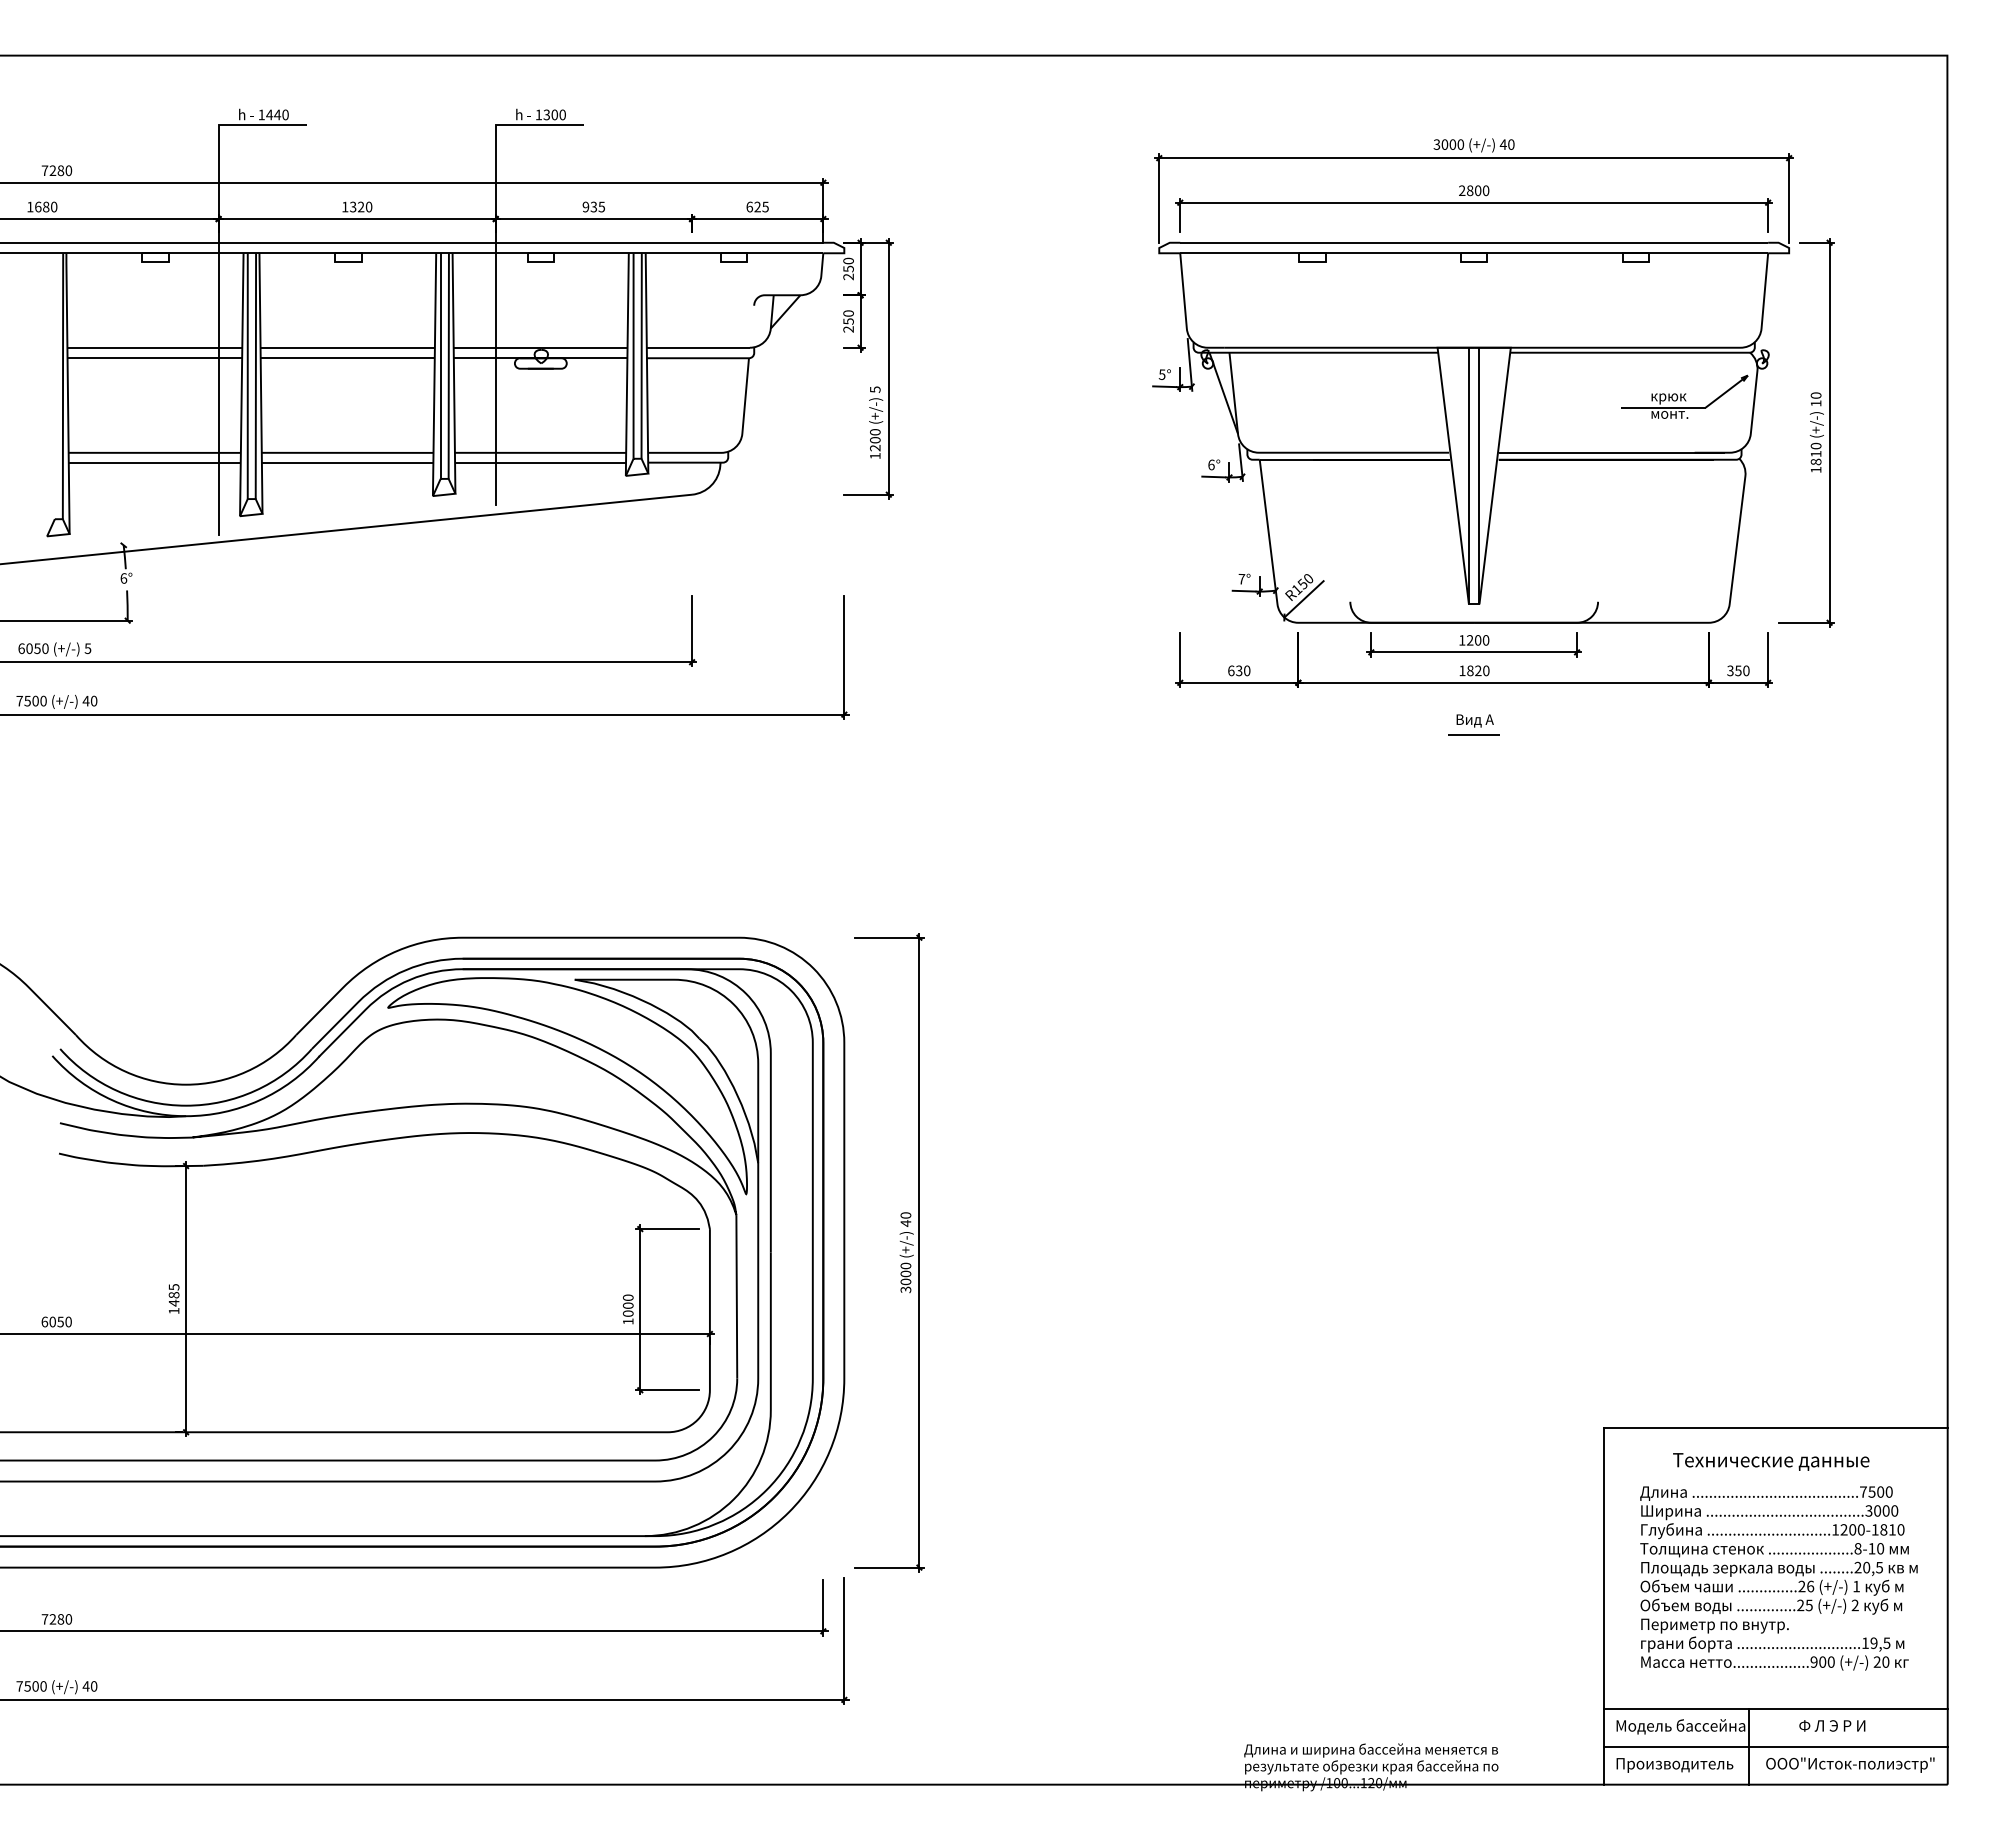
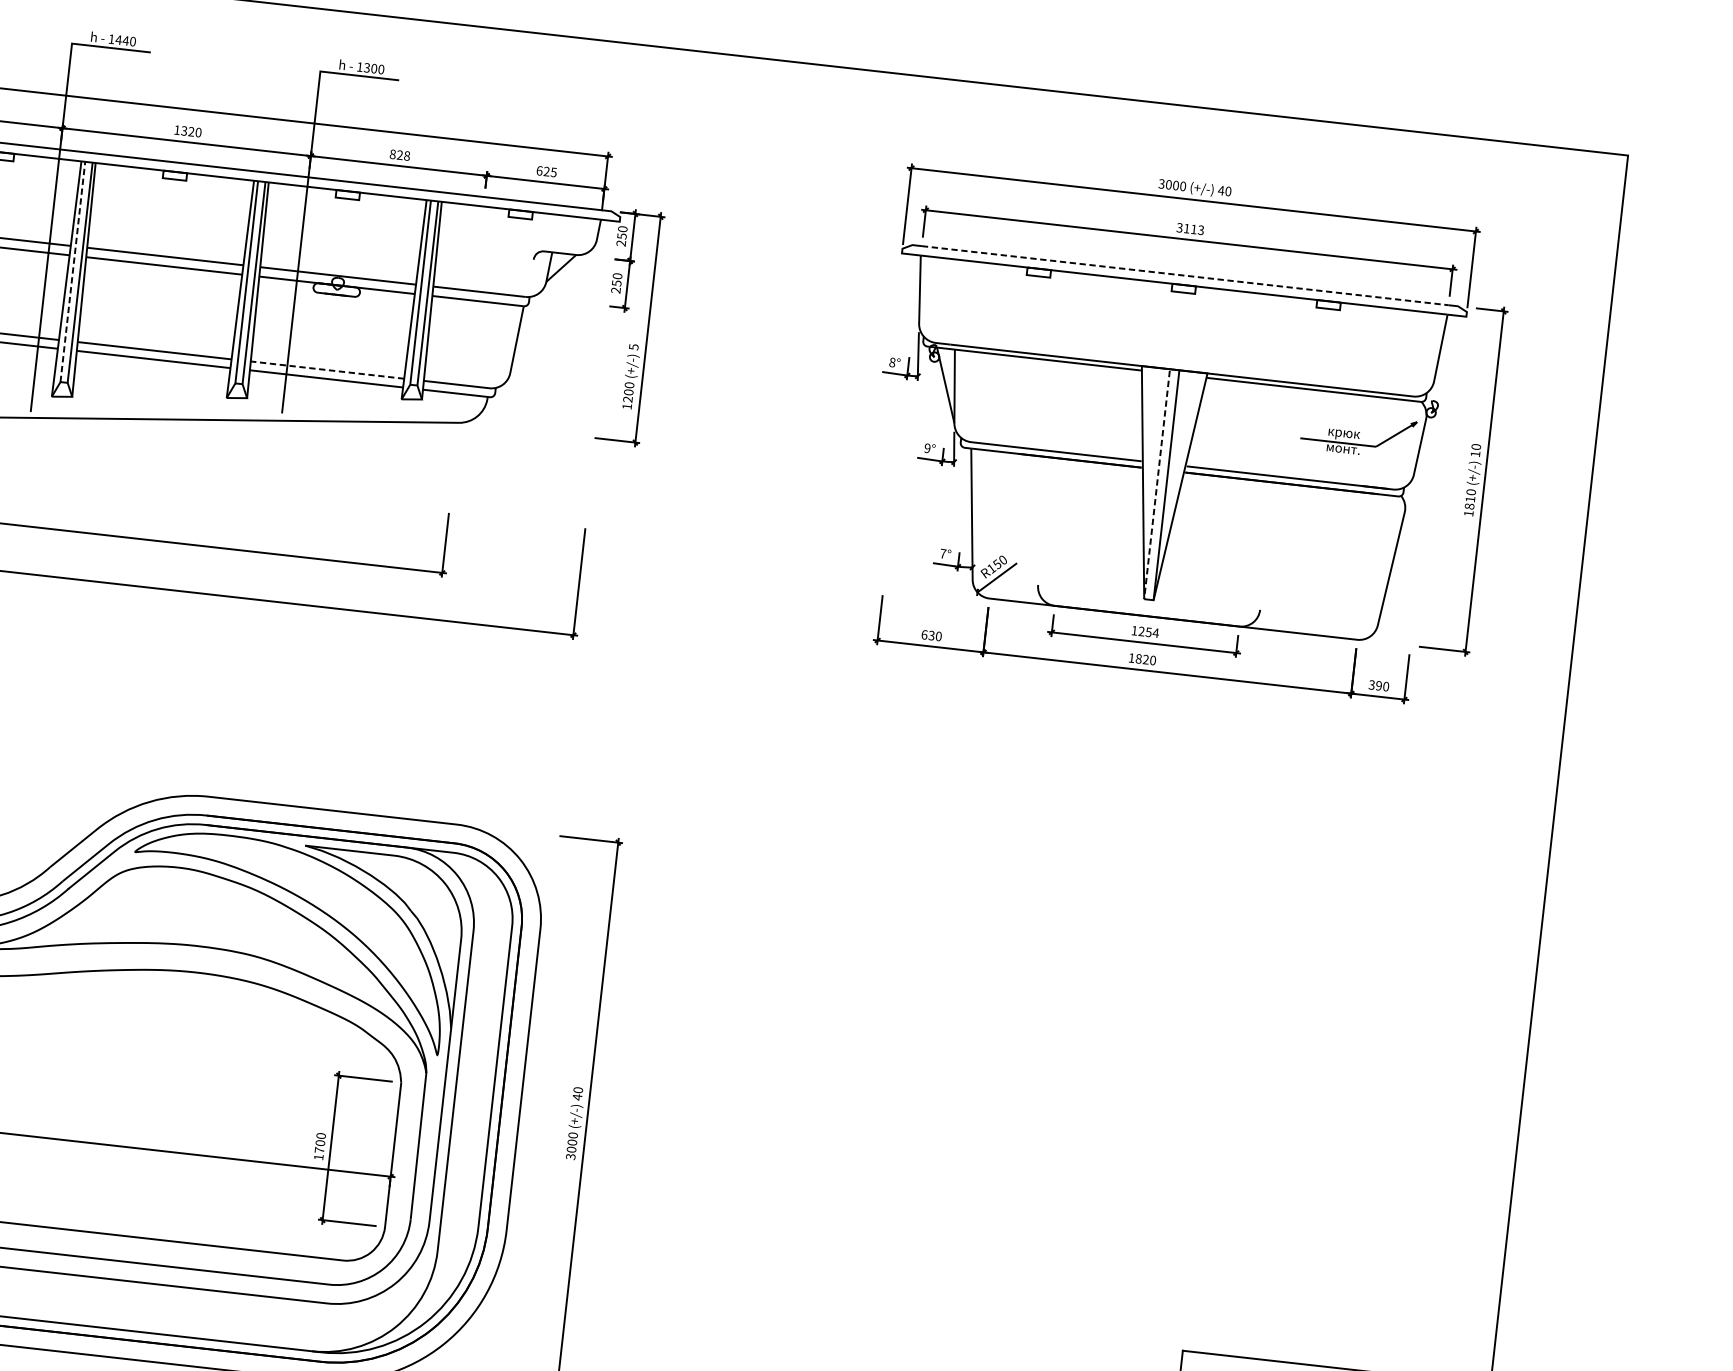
text: (1474, 190) -> (1190, 228), 2800 -> 3113
text: (593, 206) -> (399, 154), 935 -> 828
line: (1474, 242) -> (1185, 275), solid -> dashed
text: (1161, 374) -> (891, 362), 5° -> 8°
line: (247, 376) -> (72, 272), solid -> dashed
line: (540, 452) -> (327, 369), solid -> dashed
text: (1211, 464) -> (927, 447), 6° -> 9°
line: (1468, 479) -> (1156, 487), solid -> dashed
text: (1481, 640) -> (1151, 632), 1200 -> 1254
text: (1738, 670) -> (1379, 685), 350 -> 390
part: (1473, 724) -> (1136, 707), removed
text: (627, 1313) -> (318, 1150), 1000 -> 1700

